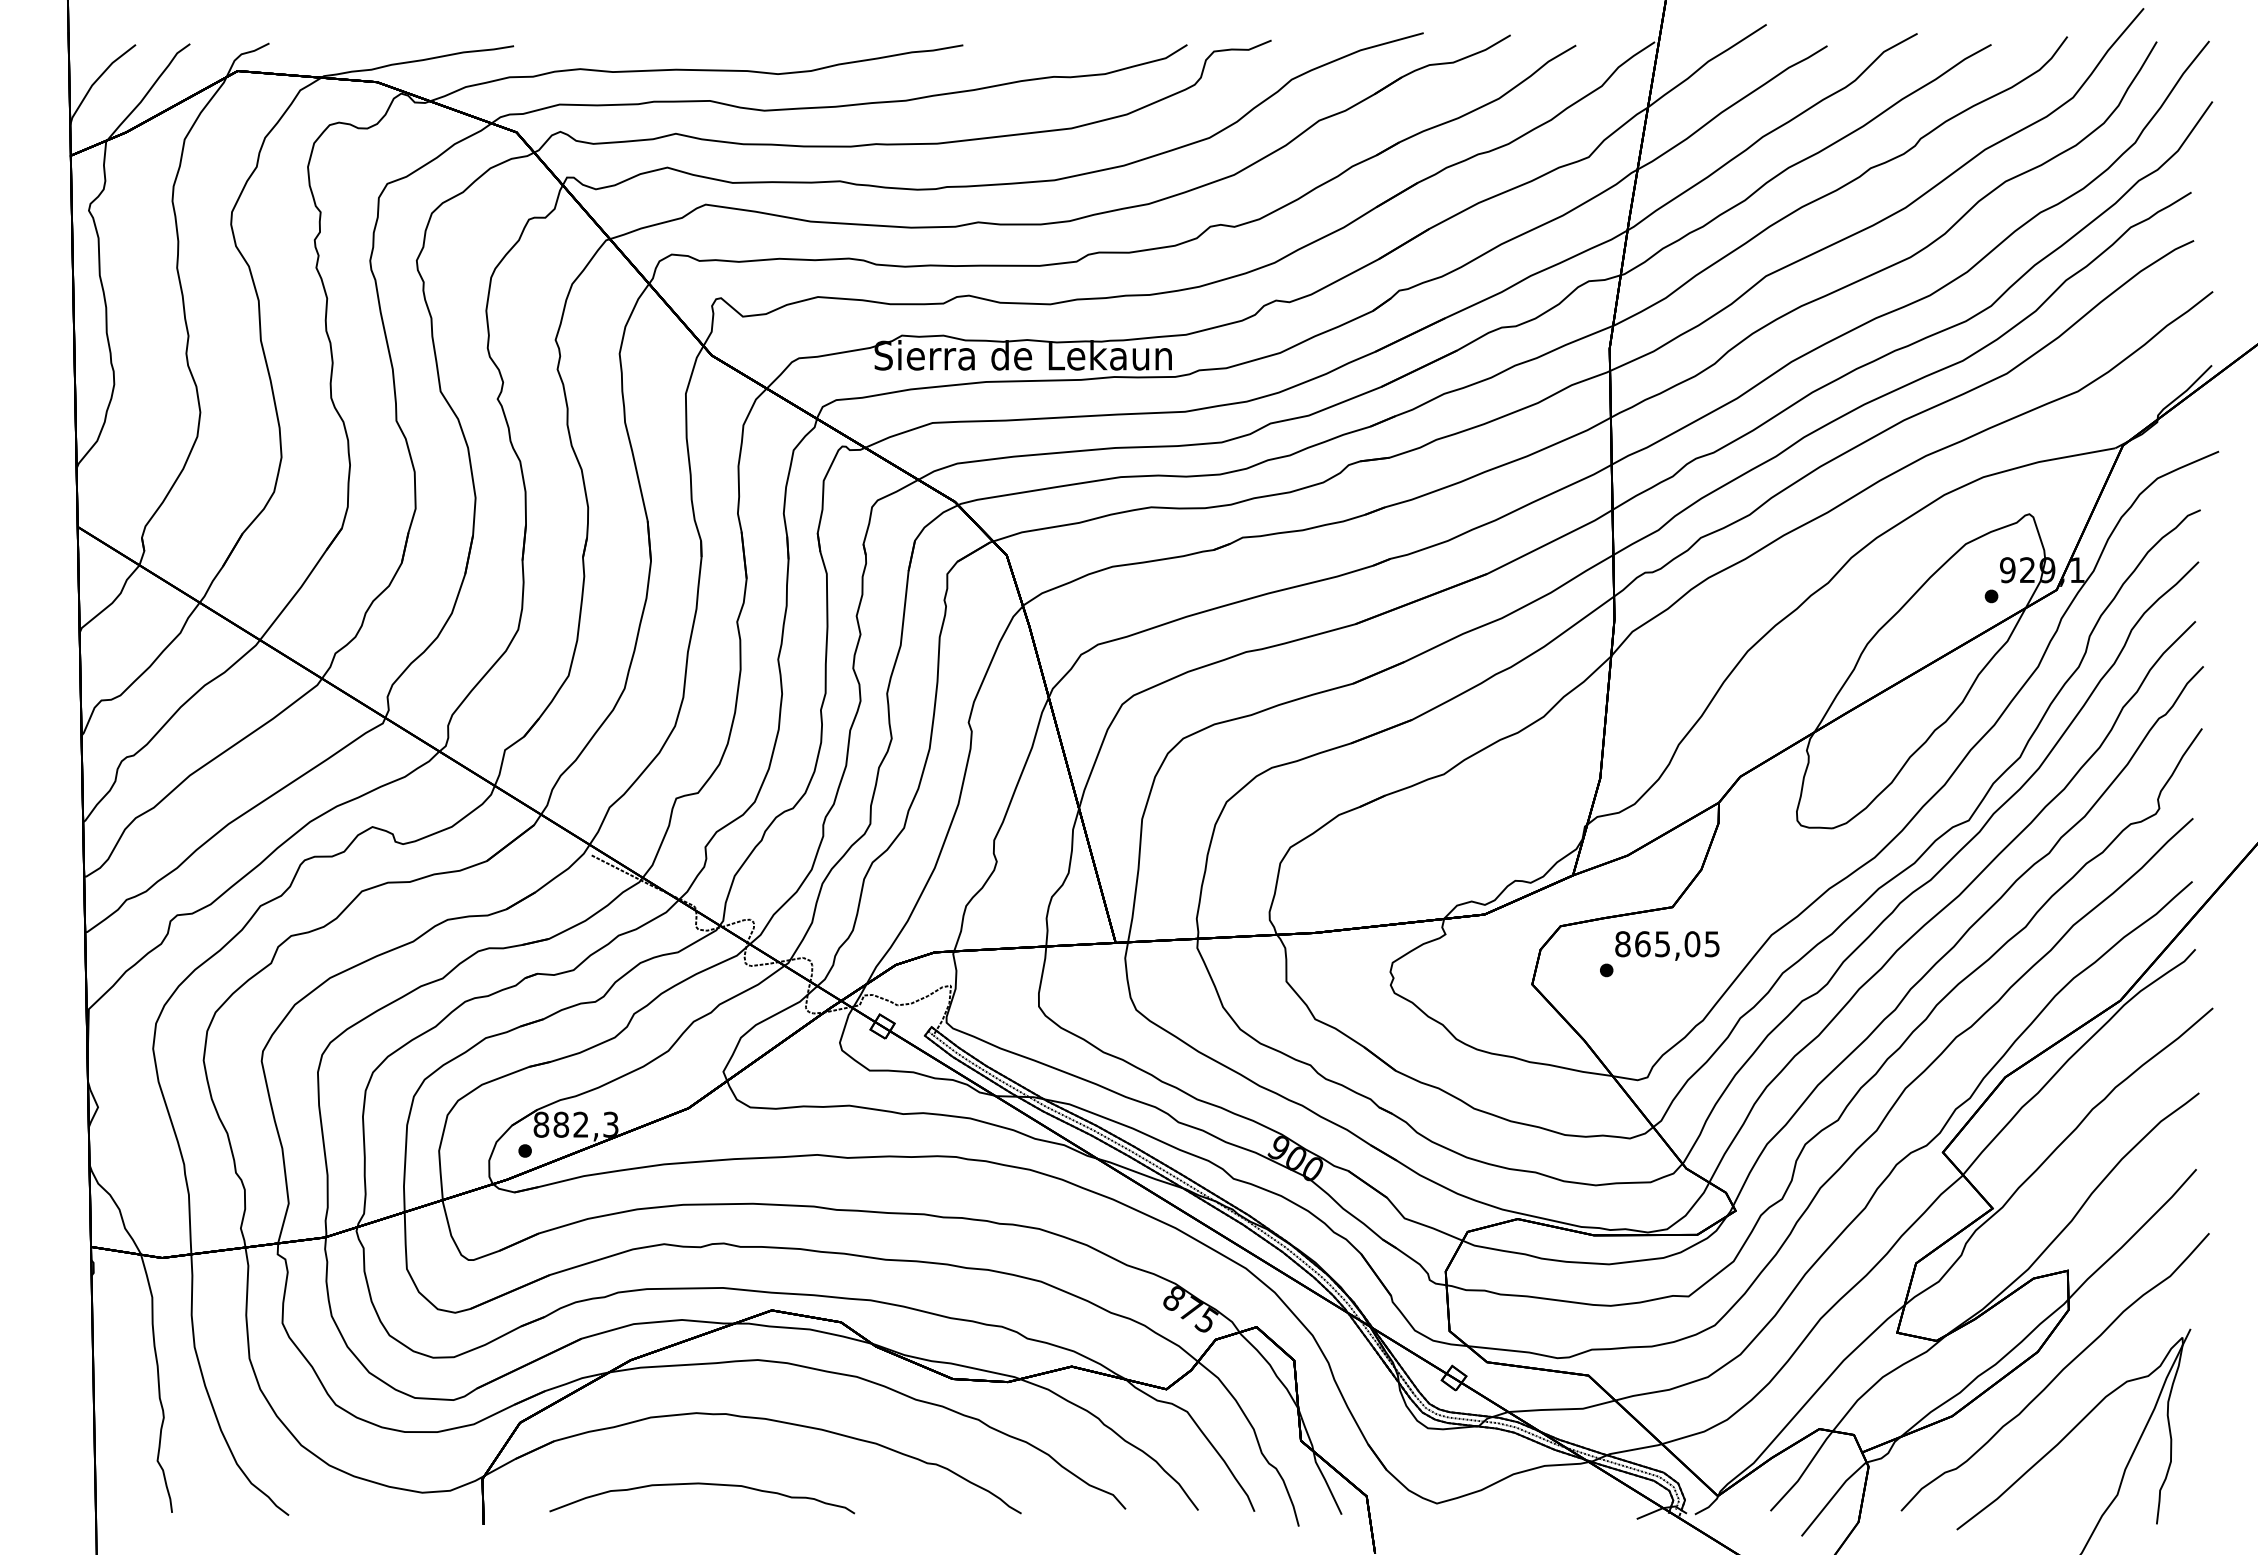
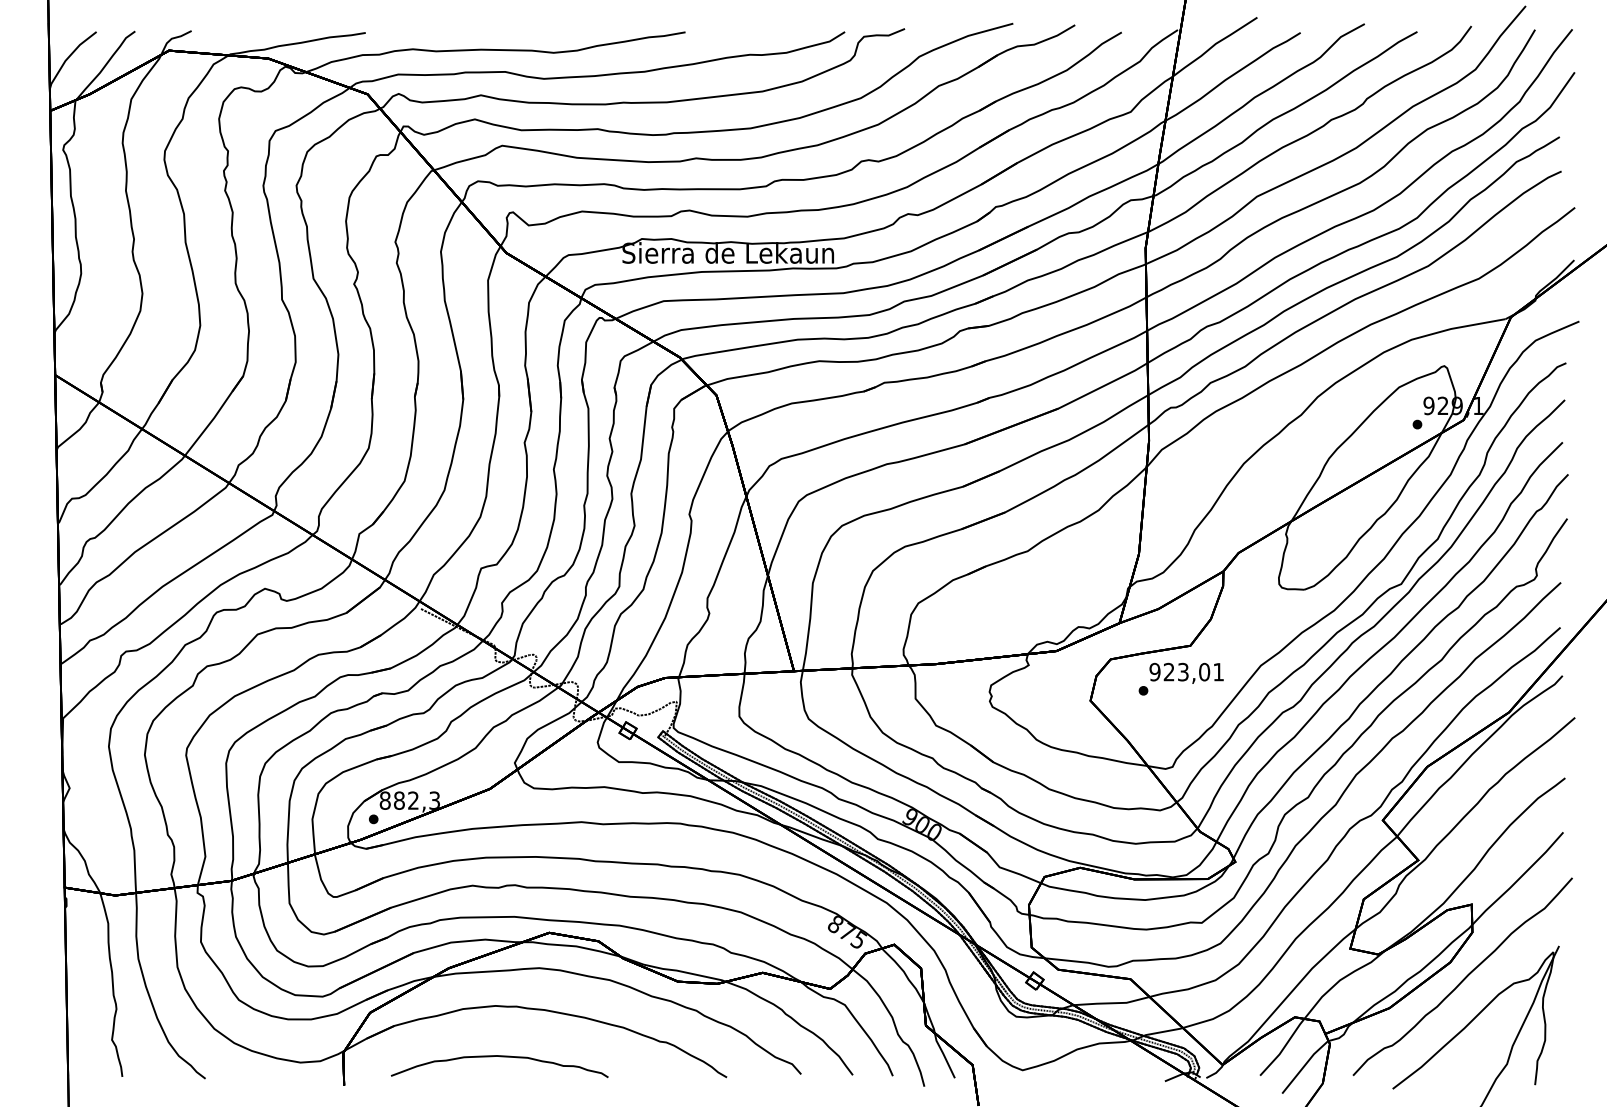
text: (1667, 944) -> (1186, 672), 865,05 -> 923,01

